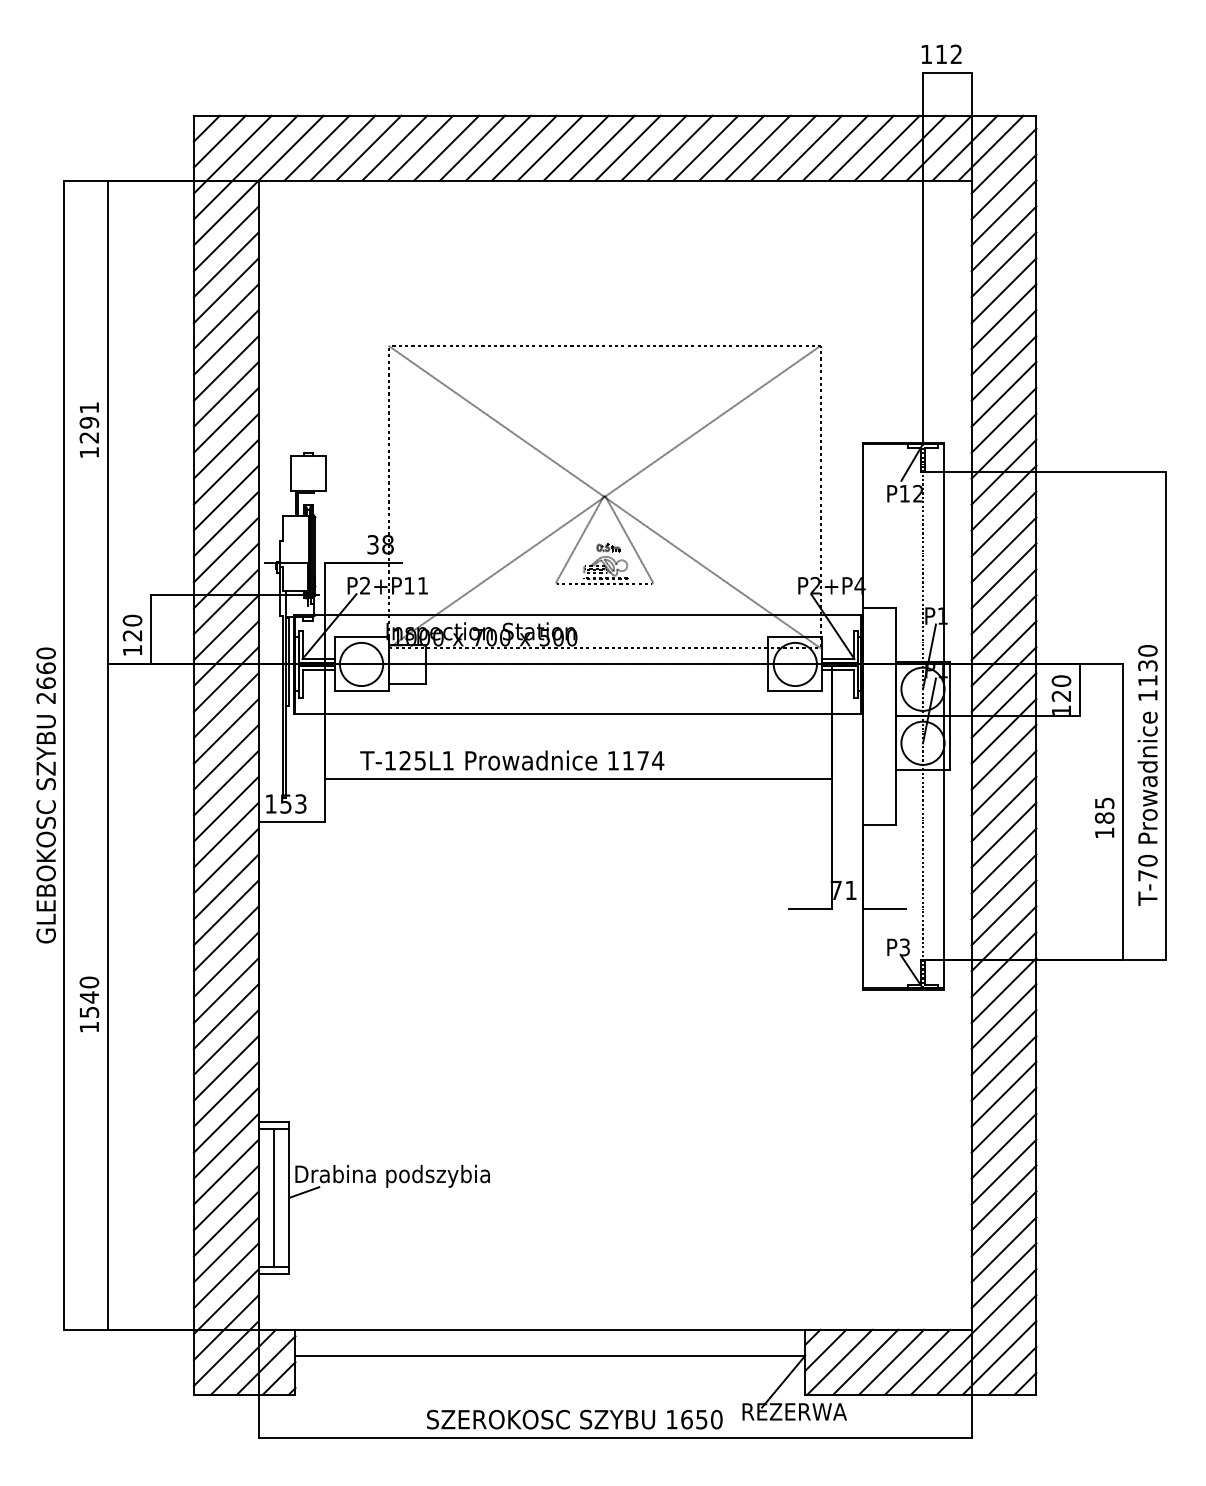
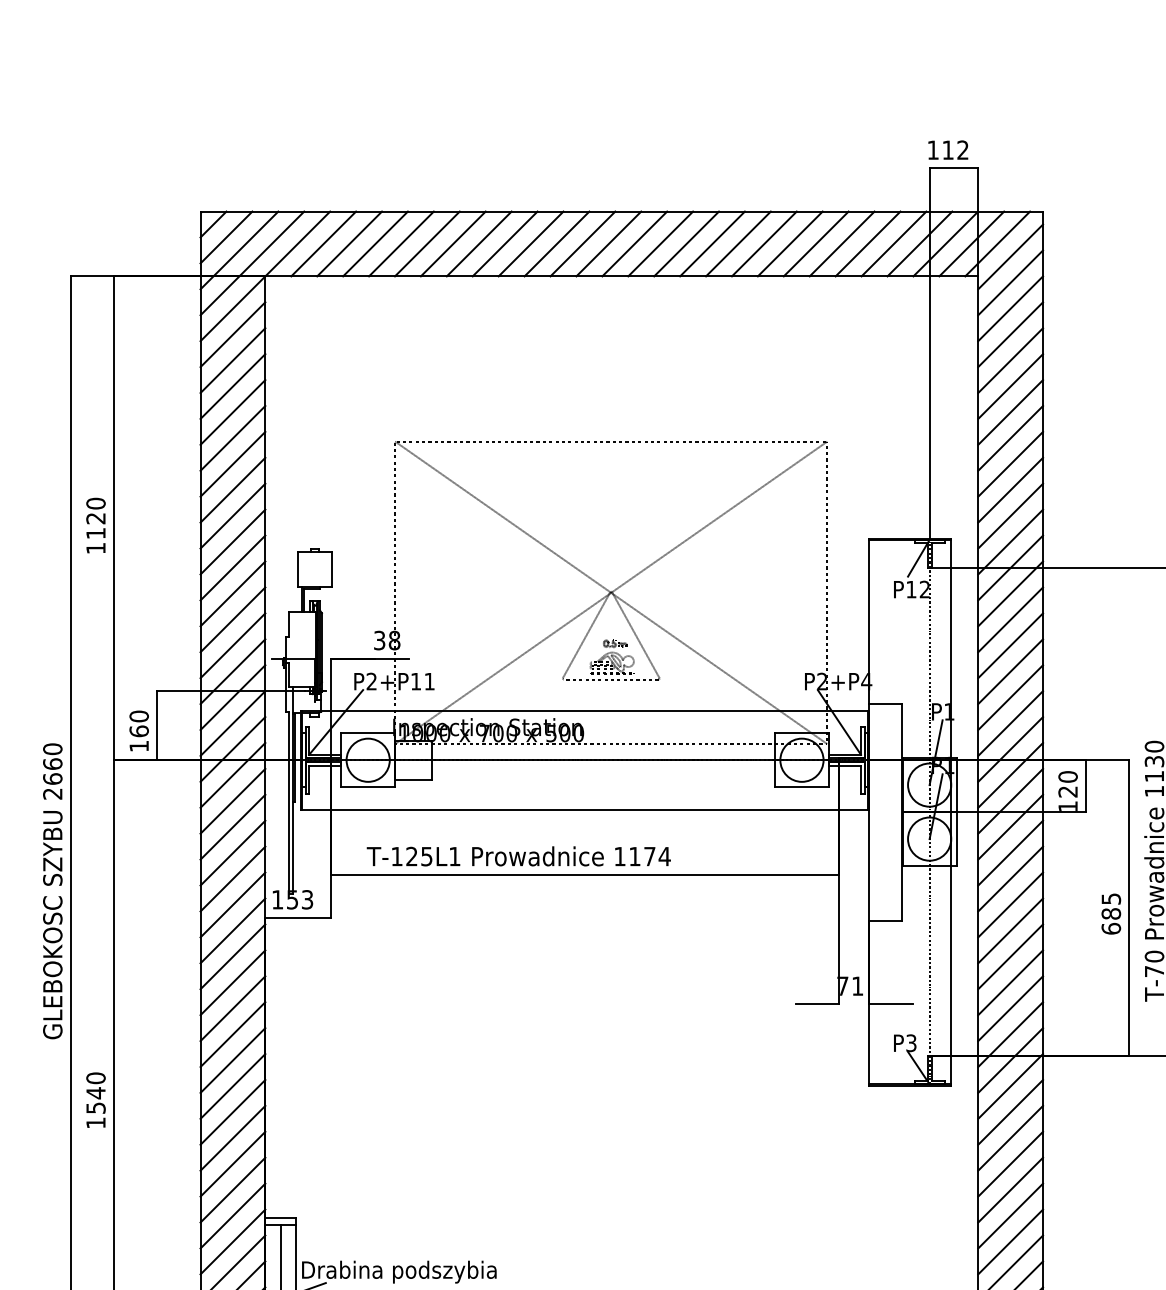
text: (89, 422) -> (96, 518), 1291 -> 1120
text: (132, 635) -> (139, 731), 120 -> 160
text: (1104, 832) -> (1111, 928), 185 -> 685

